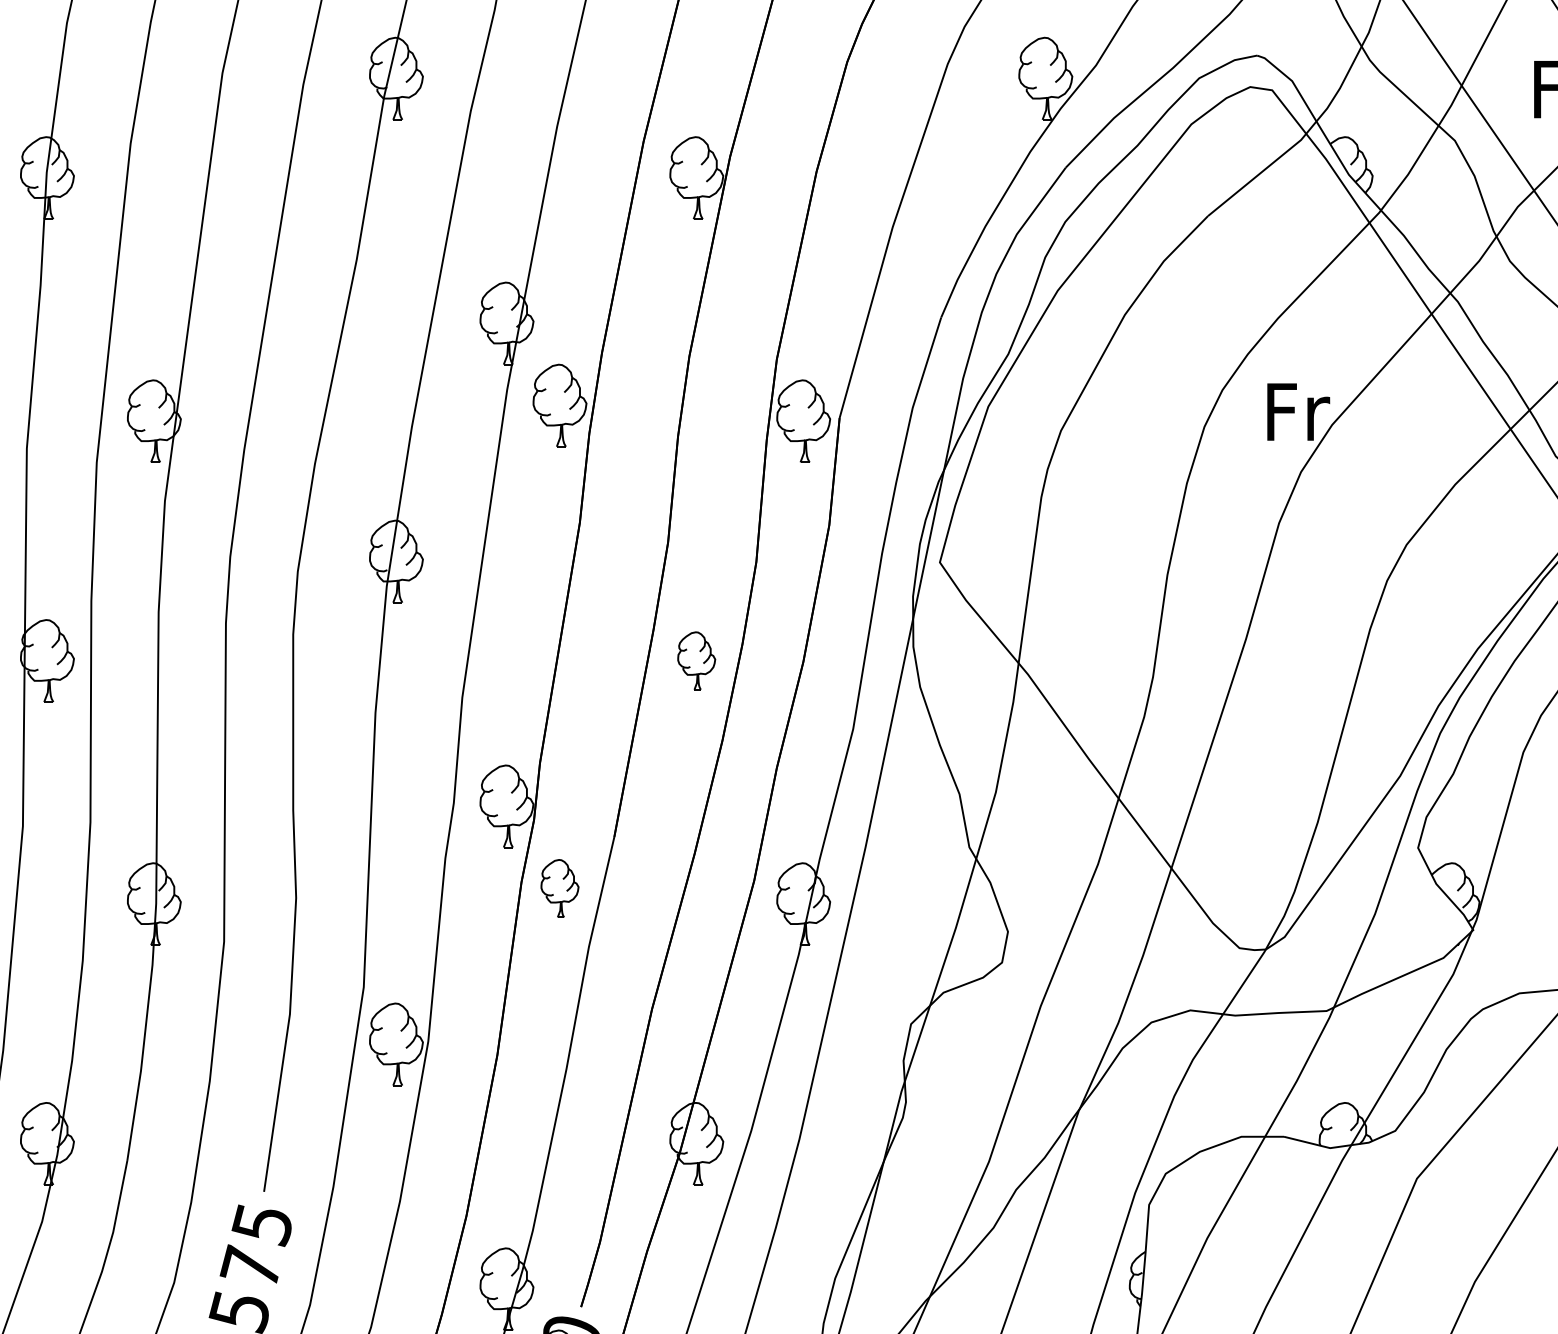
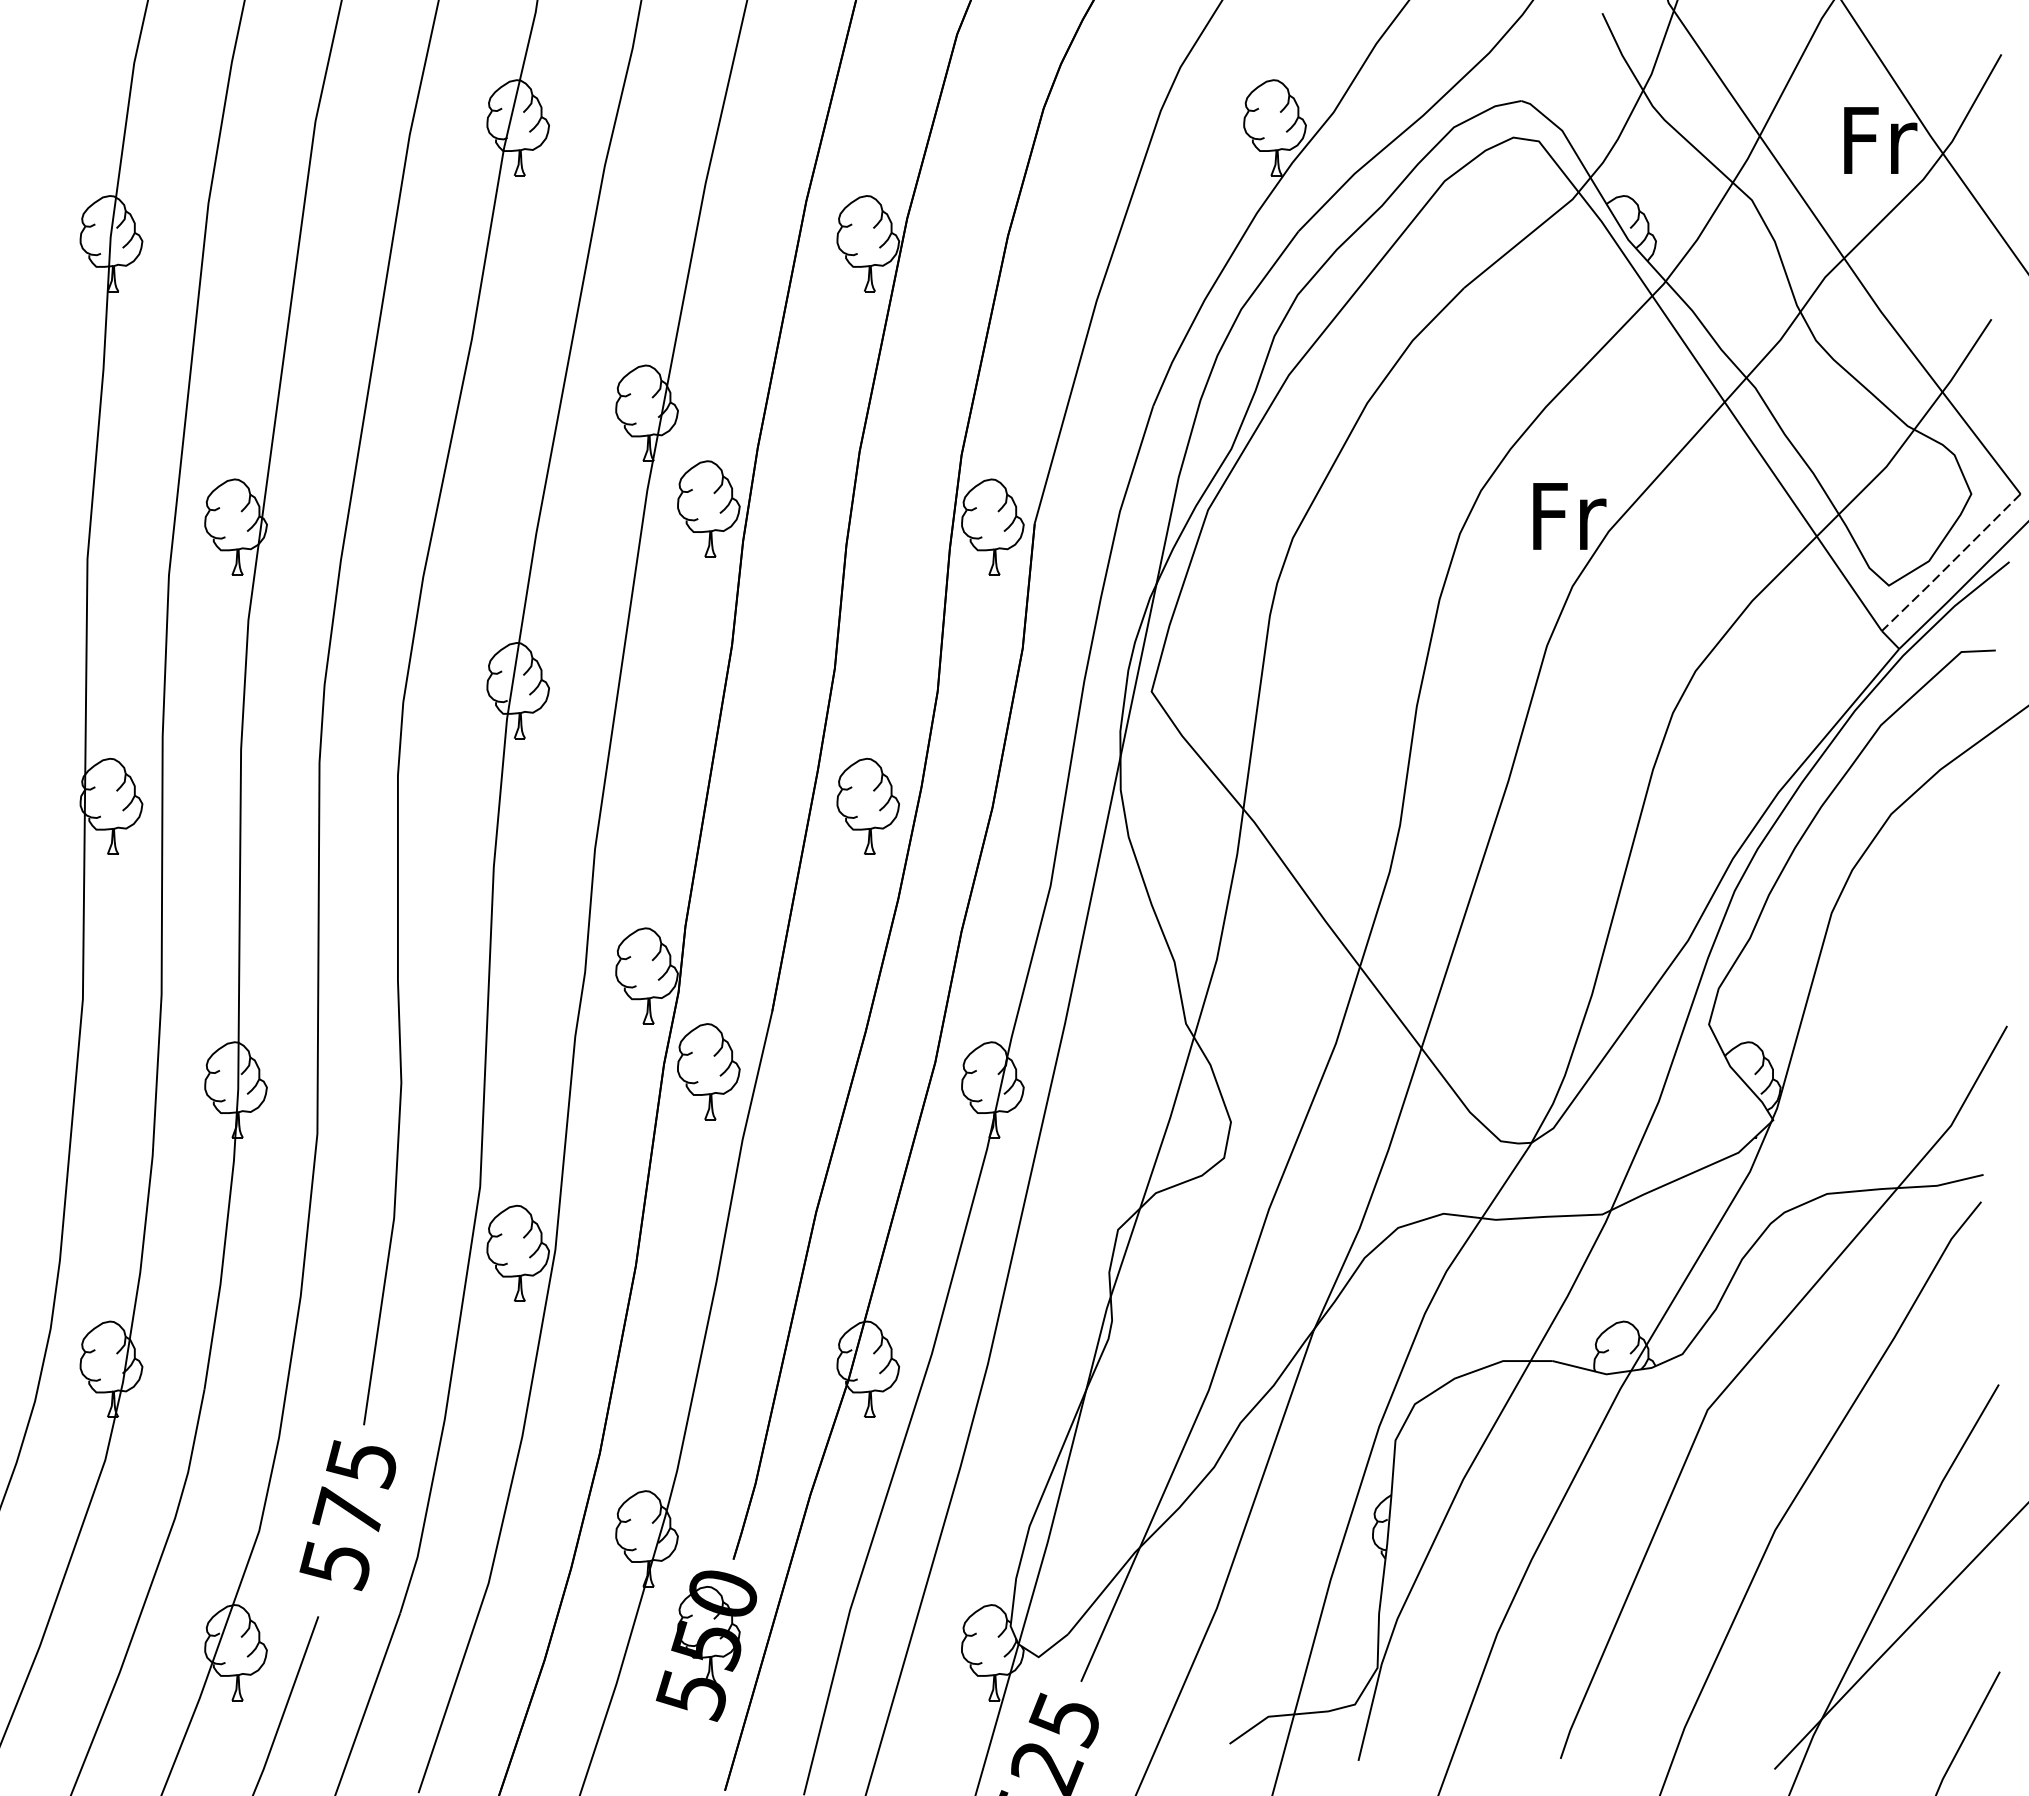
part: (696, 660) -> (867, 806), size x1.43
part: (559, 888) -> (708, 1071), size x1.43

